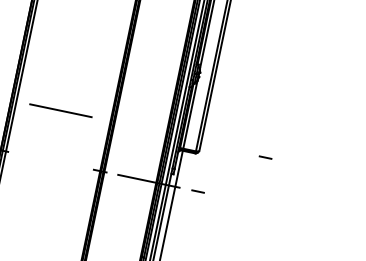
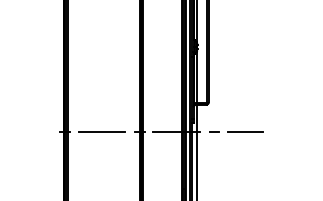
line: (60, 109) -> (101, 131), moved
line: (266, 156) -> (258, 96), removed
line: (239, 200) -> (245, 132), added

